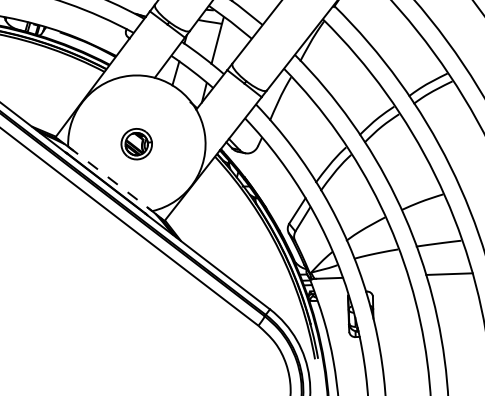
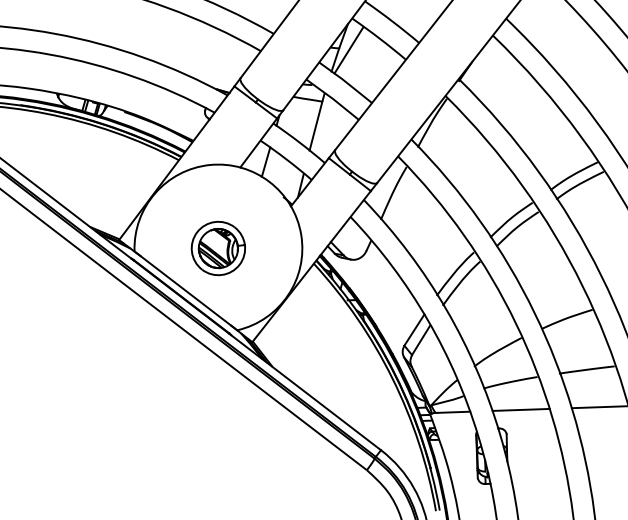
part: (136, 144) -> (217, 248), size x1.43
line: (109, 178) -> (185, 290), dashed -> solid
line: (384, 276) -> (520, 409), added

